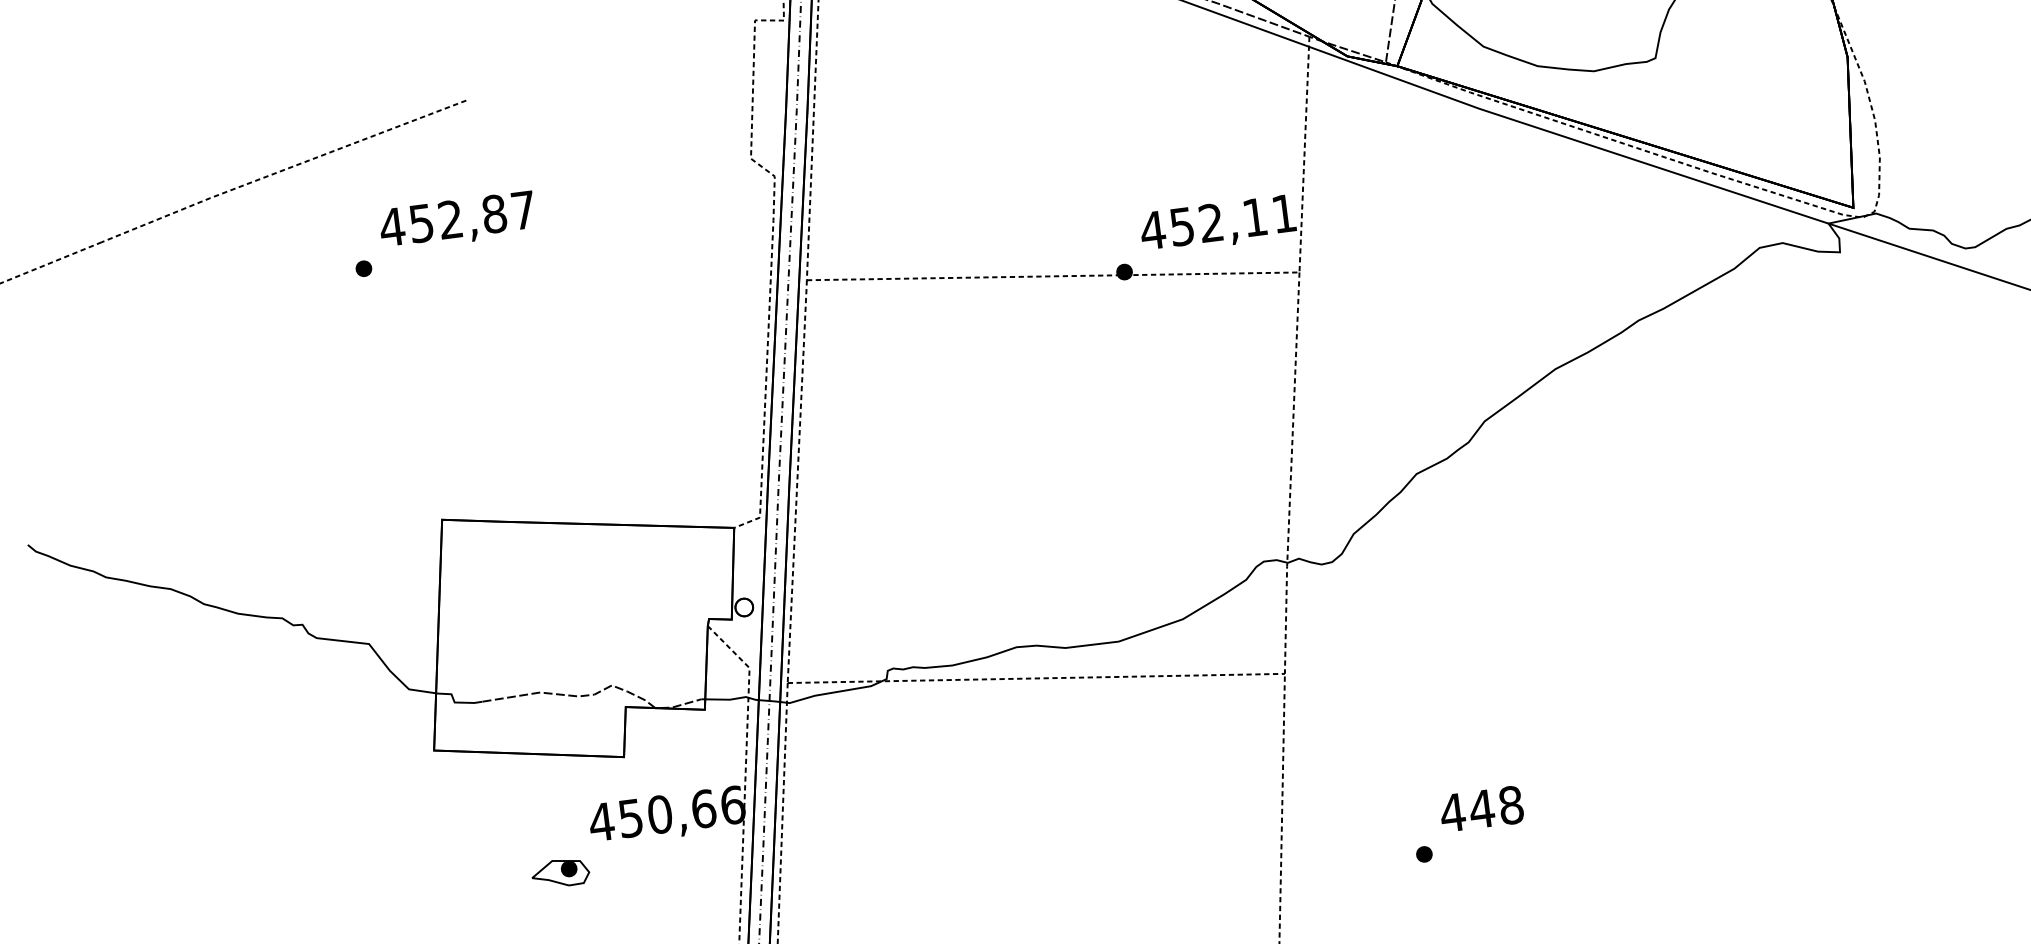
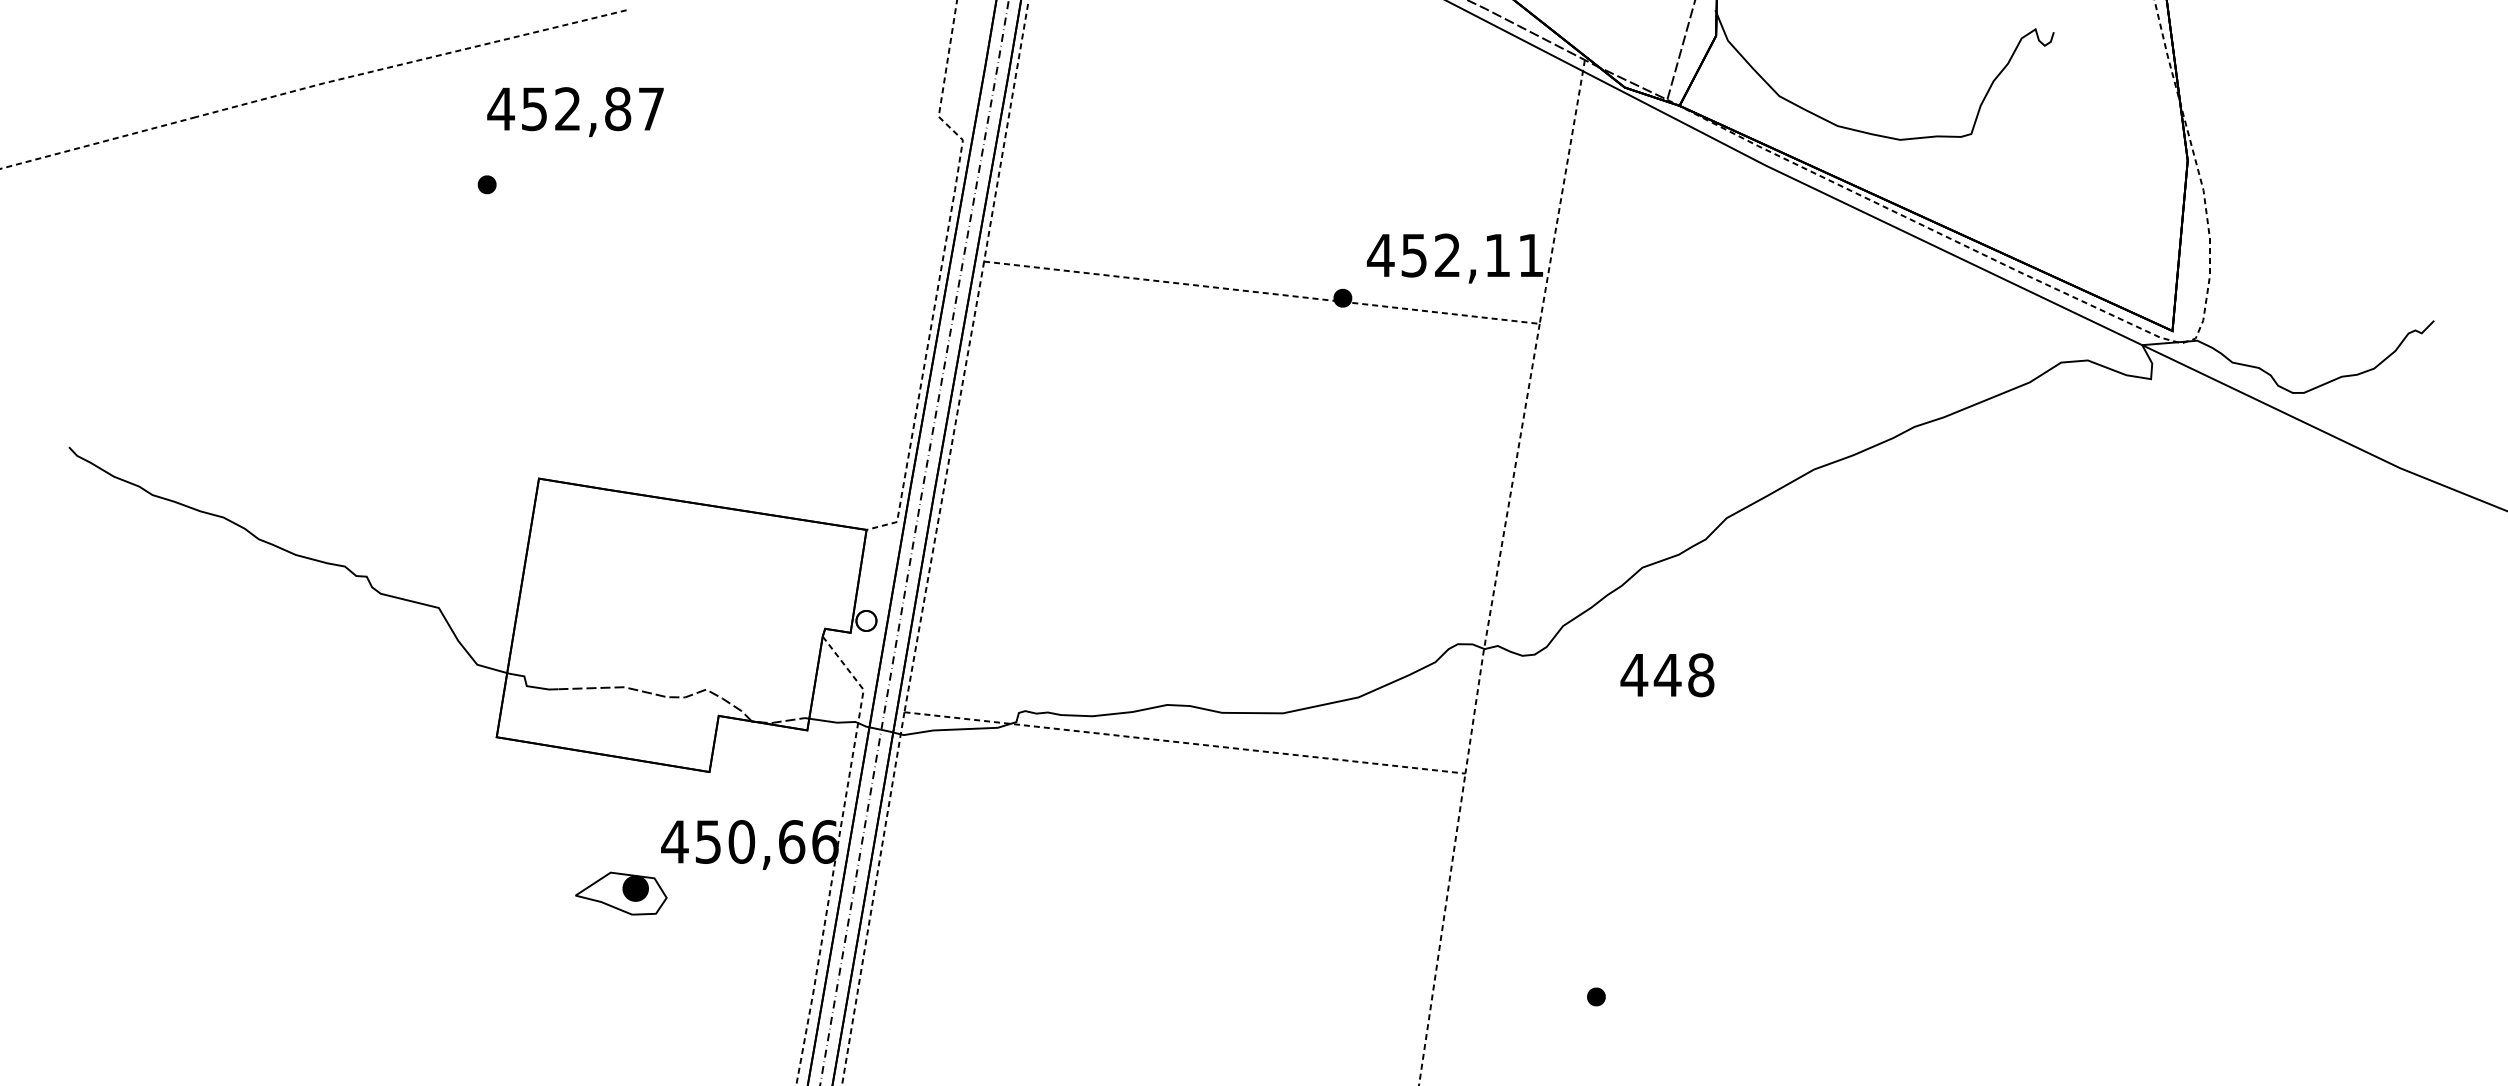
text: (457, 221) -> (575, 112), moved
text: (1481, 809) -> (1667, 675), moved
part: (560, 873) -> (621, 893), size x1.4

